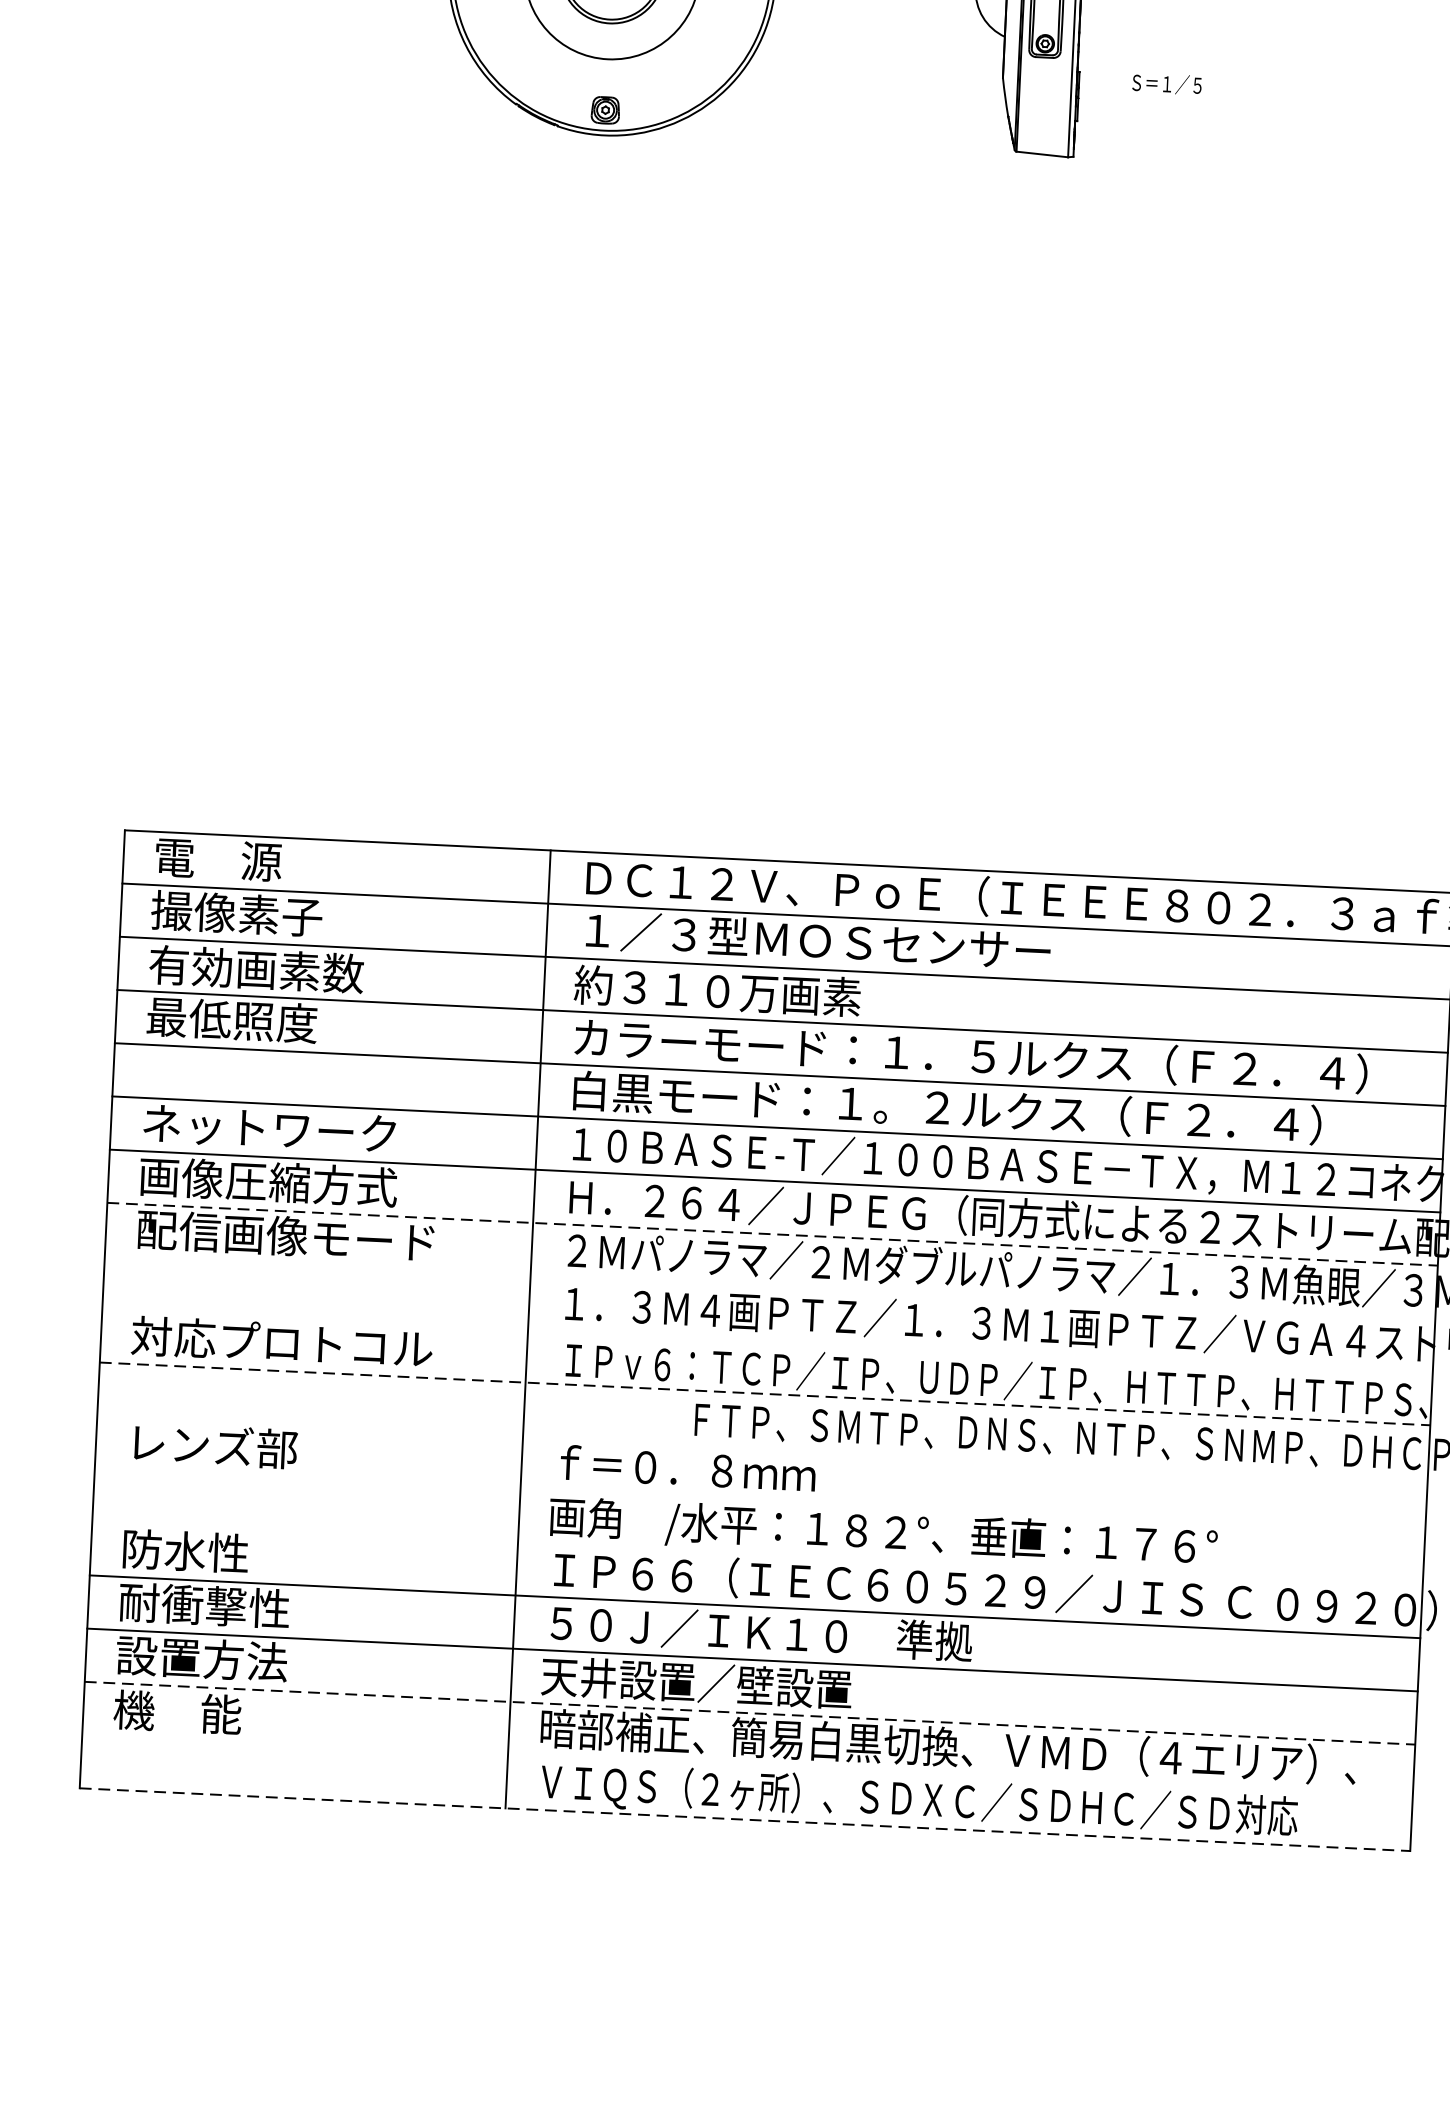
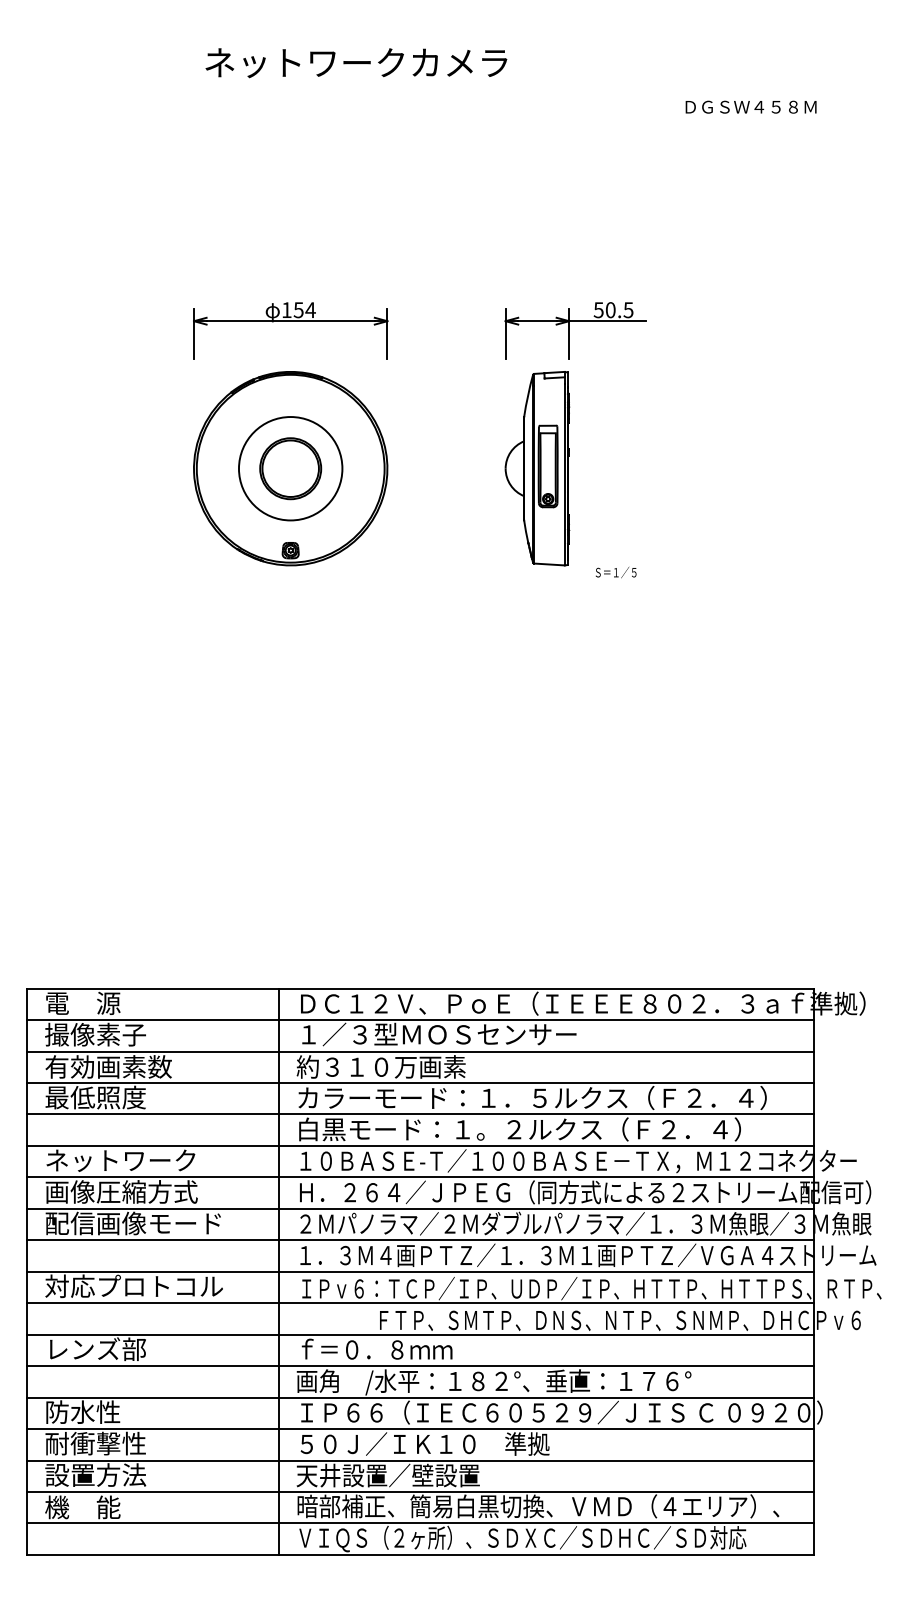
text: (1167, 84) -> (616, 572), moved
line: (772, 1233) -> (420, 1208), dashed -> solid
line: (770, 1287) -> (420, 1240), added
line: (767, 1340) -> (420, 1271), added
line: (765, 1394) -> (420, 1303), dashed -> solid
line: (762, 1446) -> (420, 1334), added
line: (760, 1500) -> (420, 1366), added
line: (757, 1553) -> (420, 1397), added
line: (750, 1712) -> (420, 1491), dashed -> solid
line: (747, 1766) -> (420, 1523), added
line: (745, 1818) -> (420, 1554), dashed -> solid

